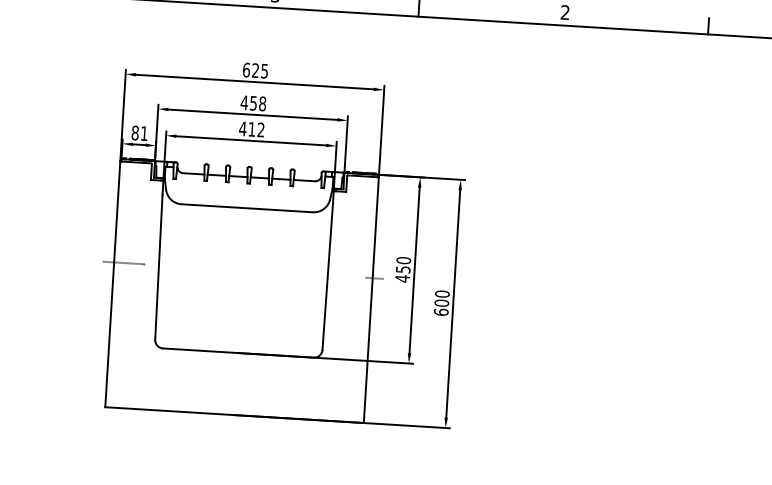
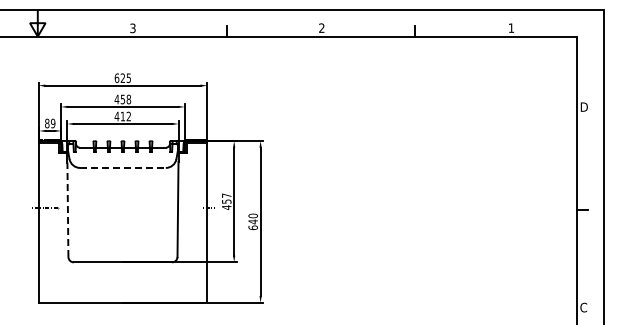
text: (144, 133) -> (53, 123), 81 -> 89
line: (246, 207) -> (122, 167), solid -> dashed
text: (403, 260) -> (226, 195), 450 -> 457
line: (158, 266) -> (67, 209), solid -> dashed
text: (440, 302) -> (252, 221), 600 -> 640

